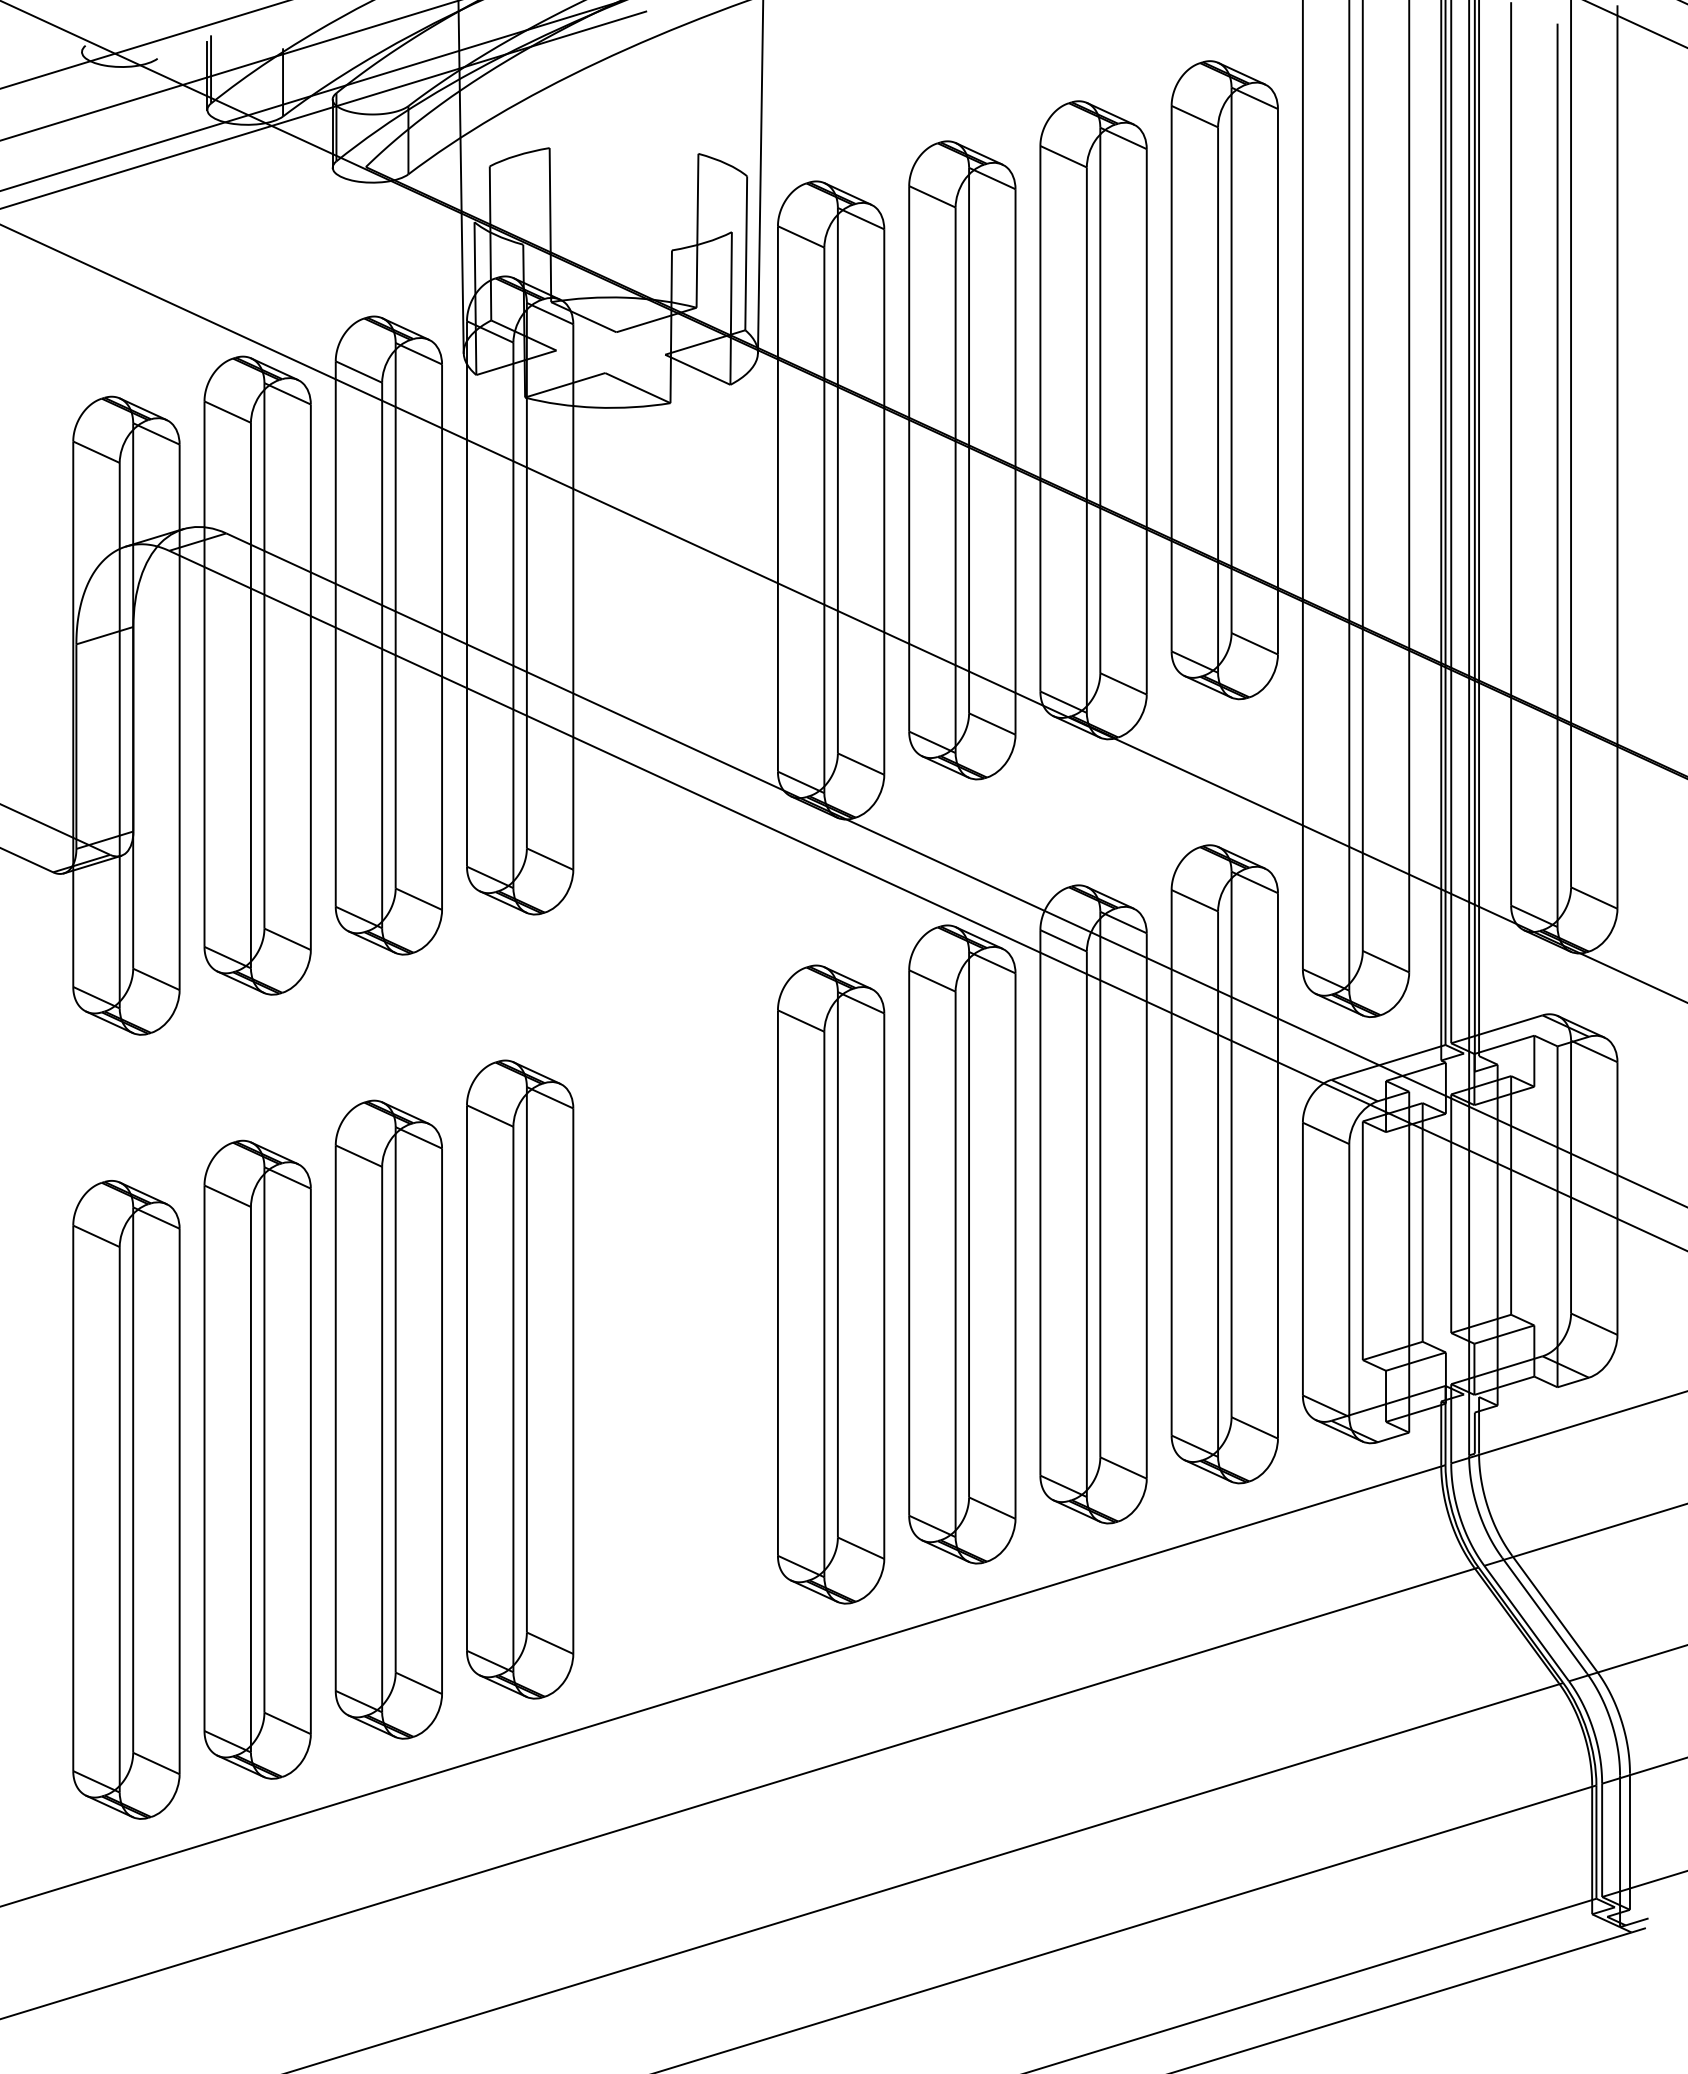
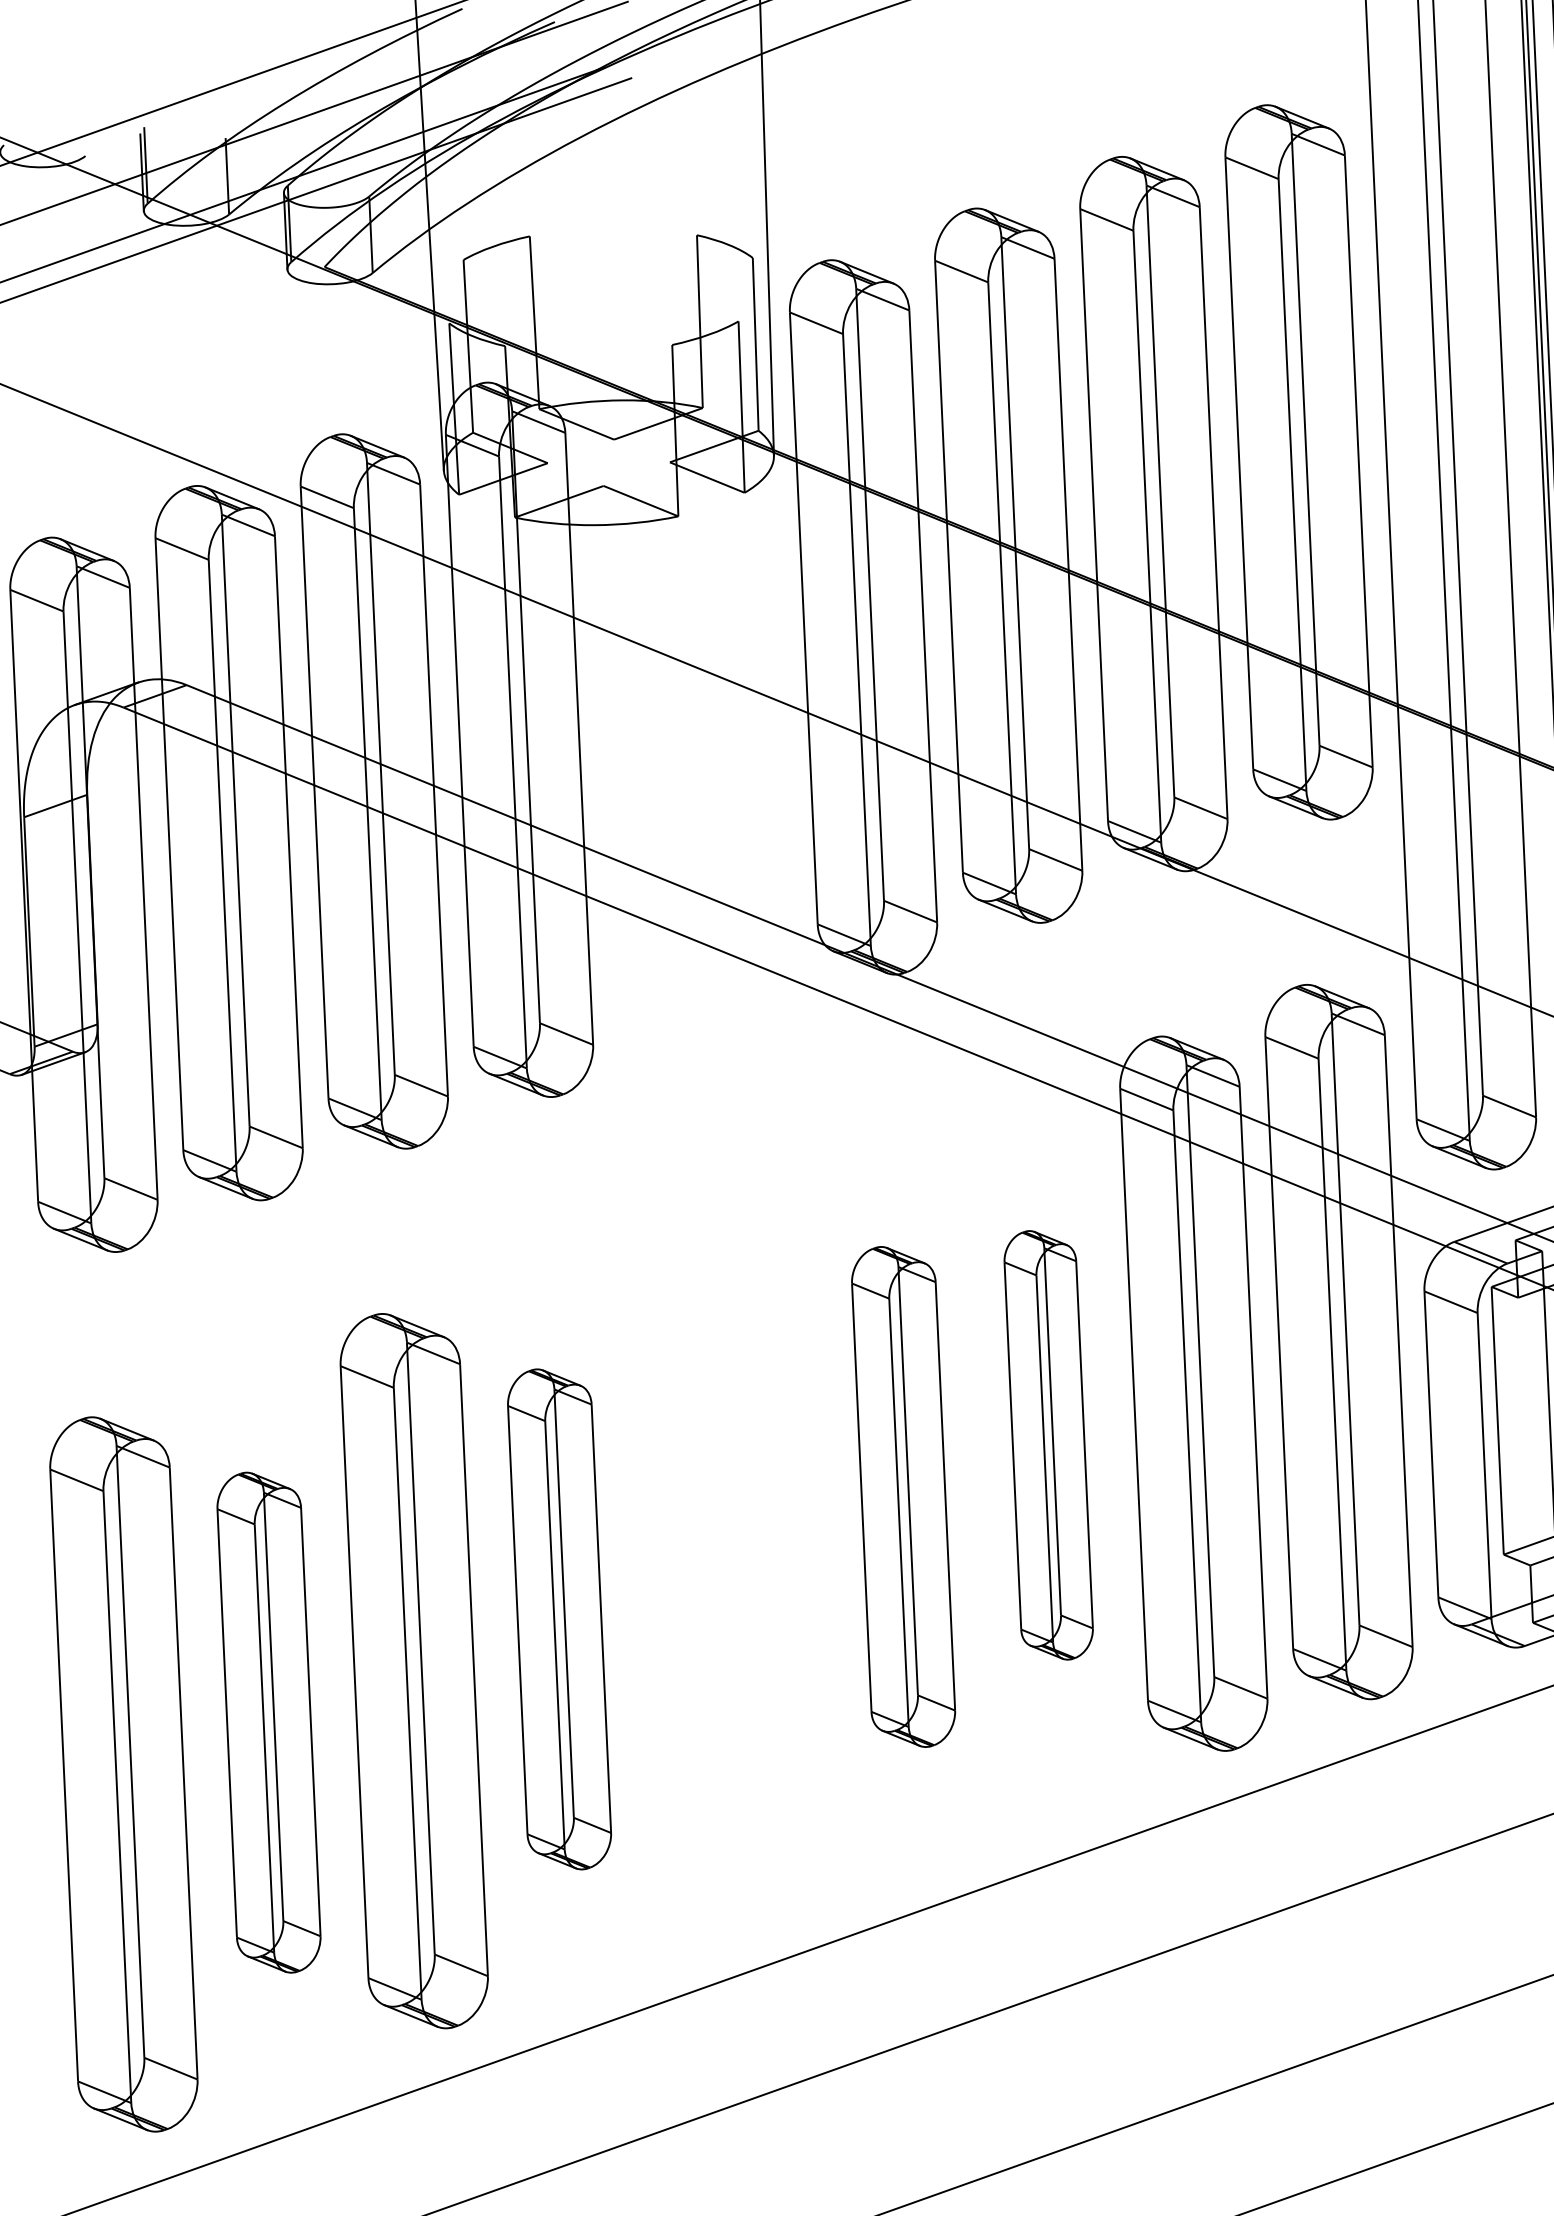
part: (962, 1244) -> (1048, 1445), size x0.6
part: (831, 1284) -> (903, 1496), size x0.7
part: (520, 1379) -> (559, 1619), size x0.7
part: (257, 1459) -> (268, 1722), size x0.7

